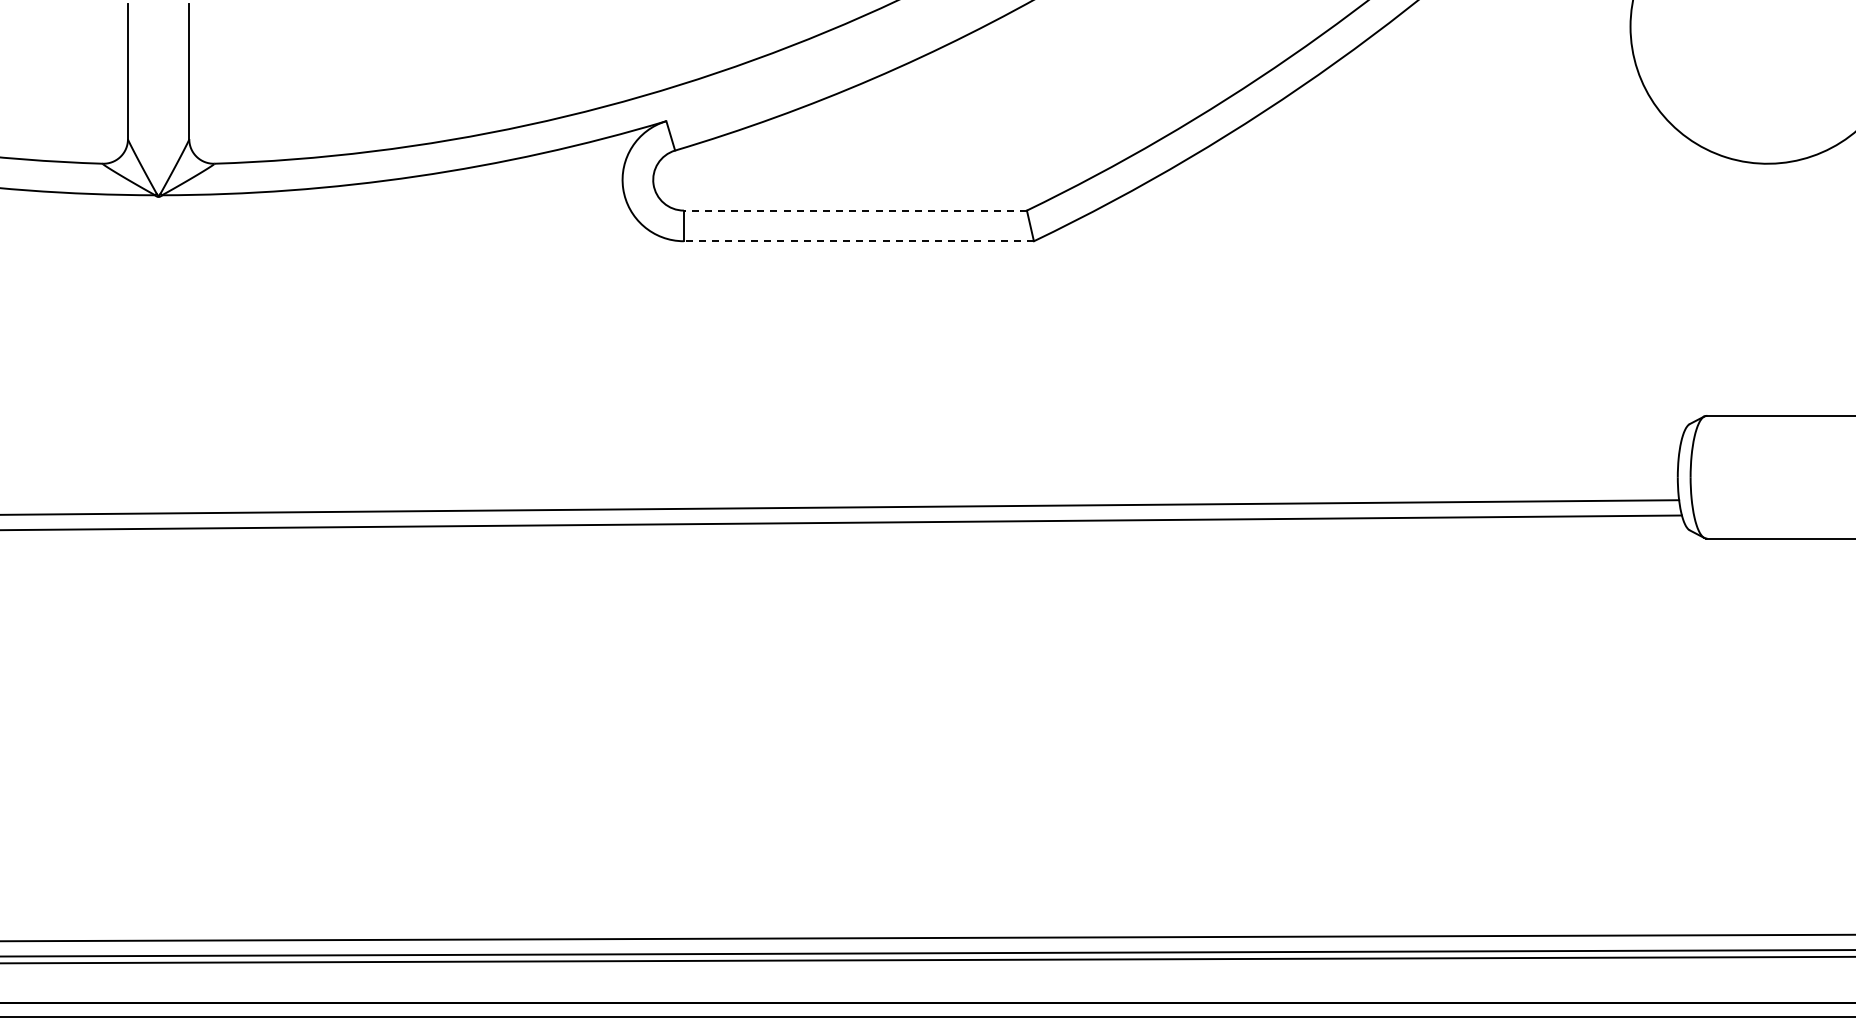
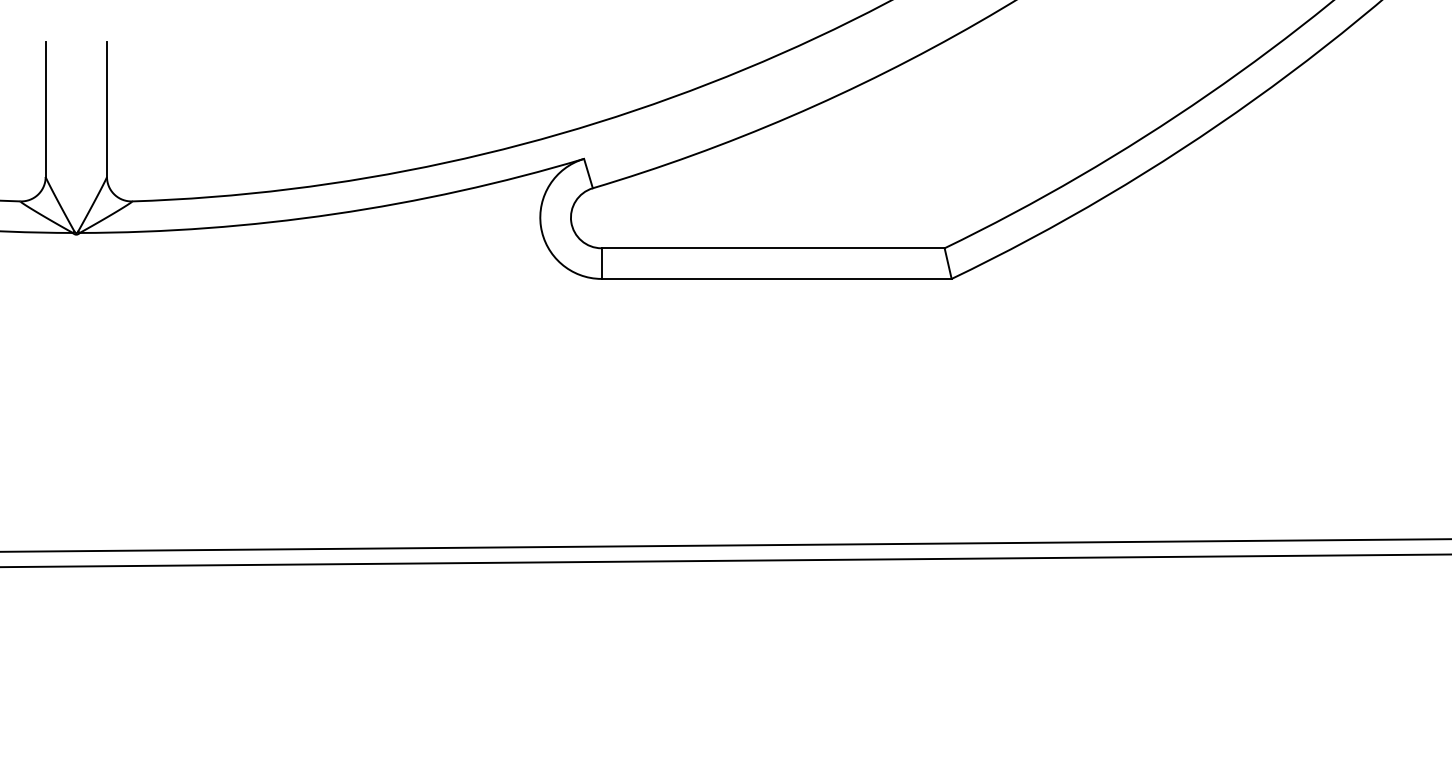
line: (855, 210) -> (773, 248), dashed -> solid
line: (858, 241) -> (776, 279), dashed -> solid

